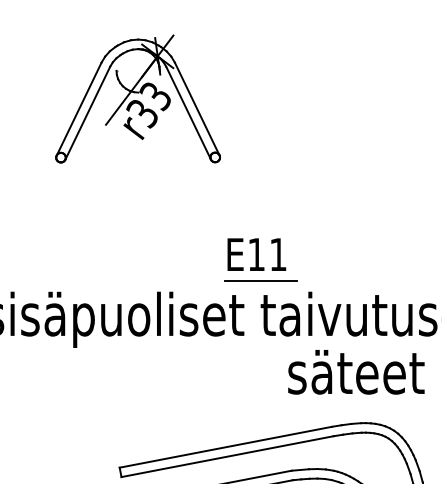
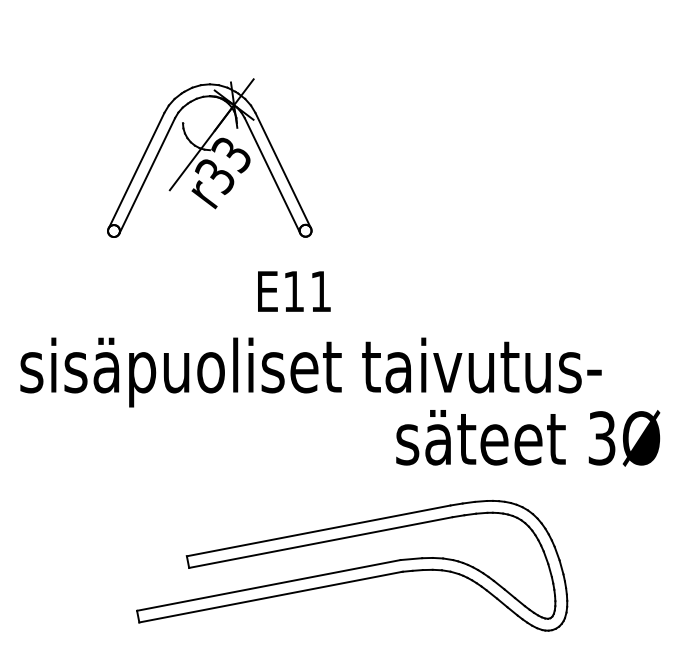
part: (137, 98) -> (209, 157), moved
text: (256, 254) -> (294, 291), moved
line: (260, 280) -> (361, 323), removed

